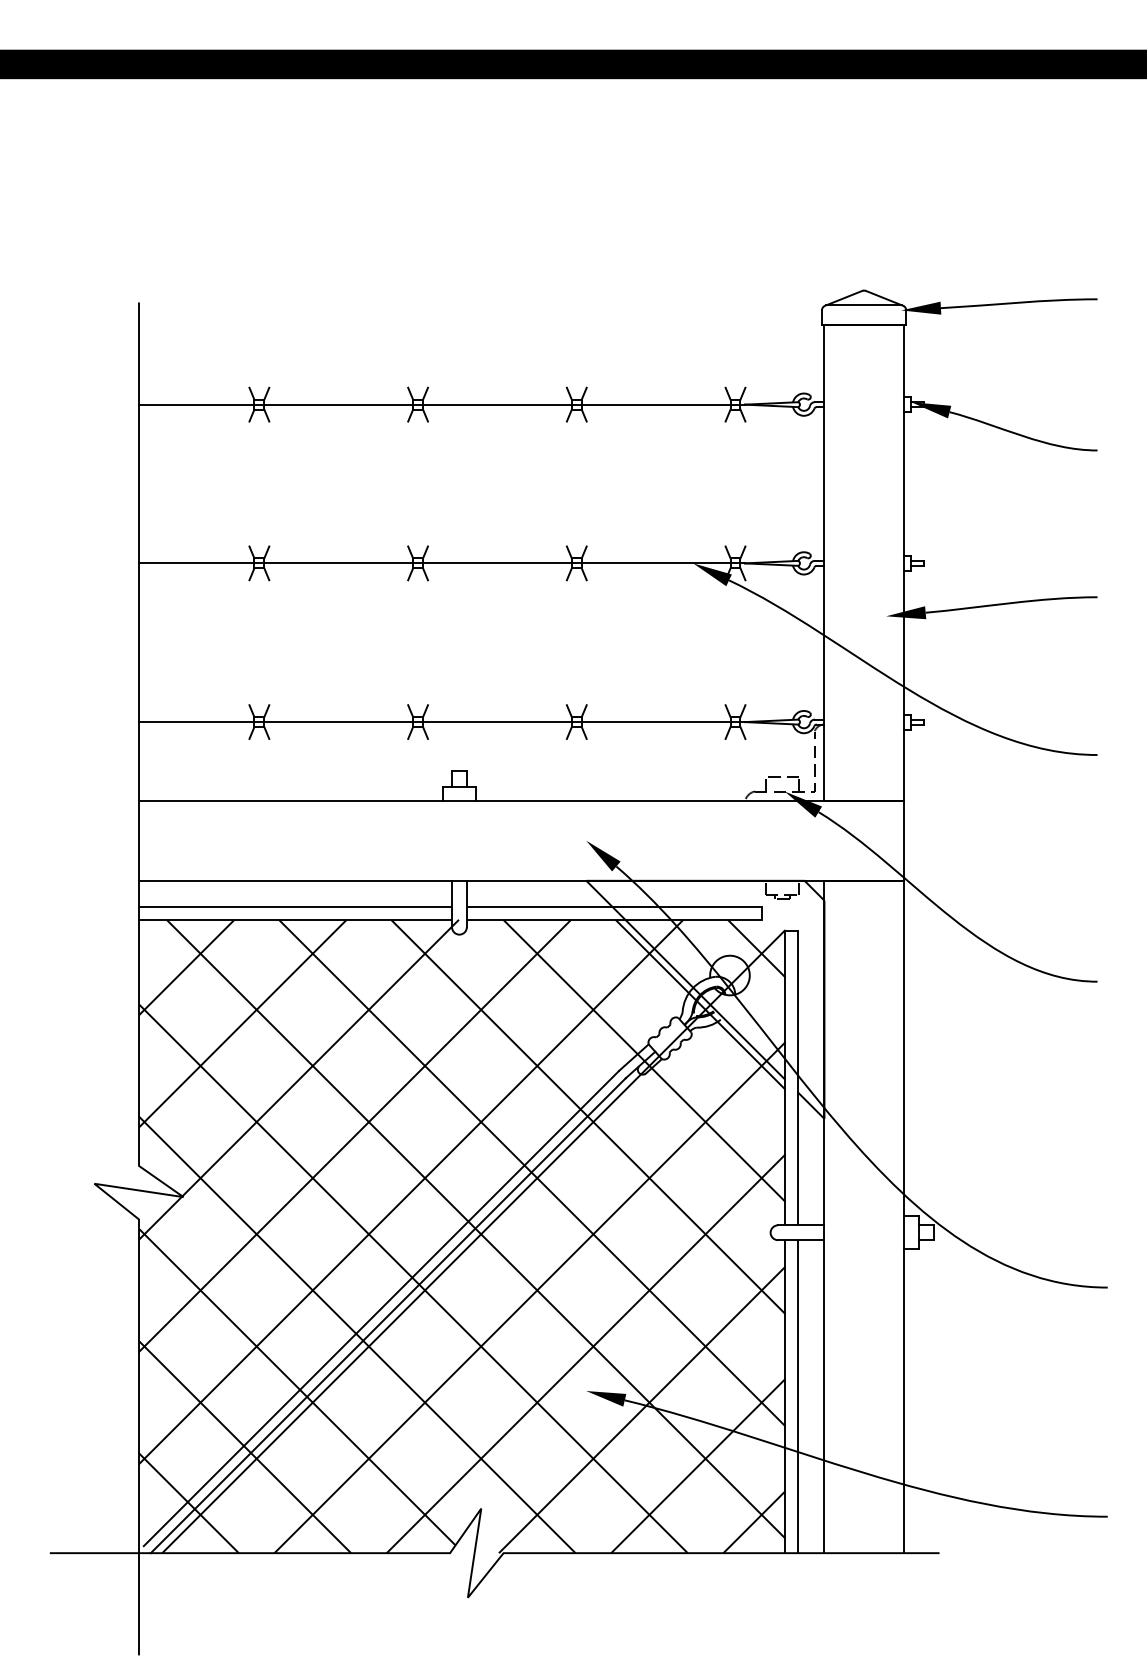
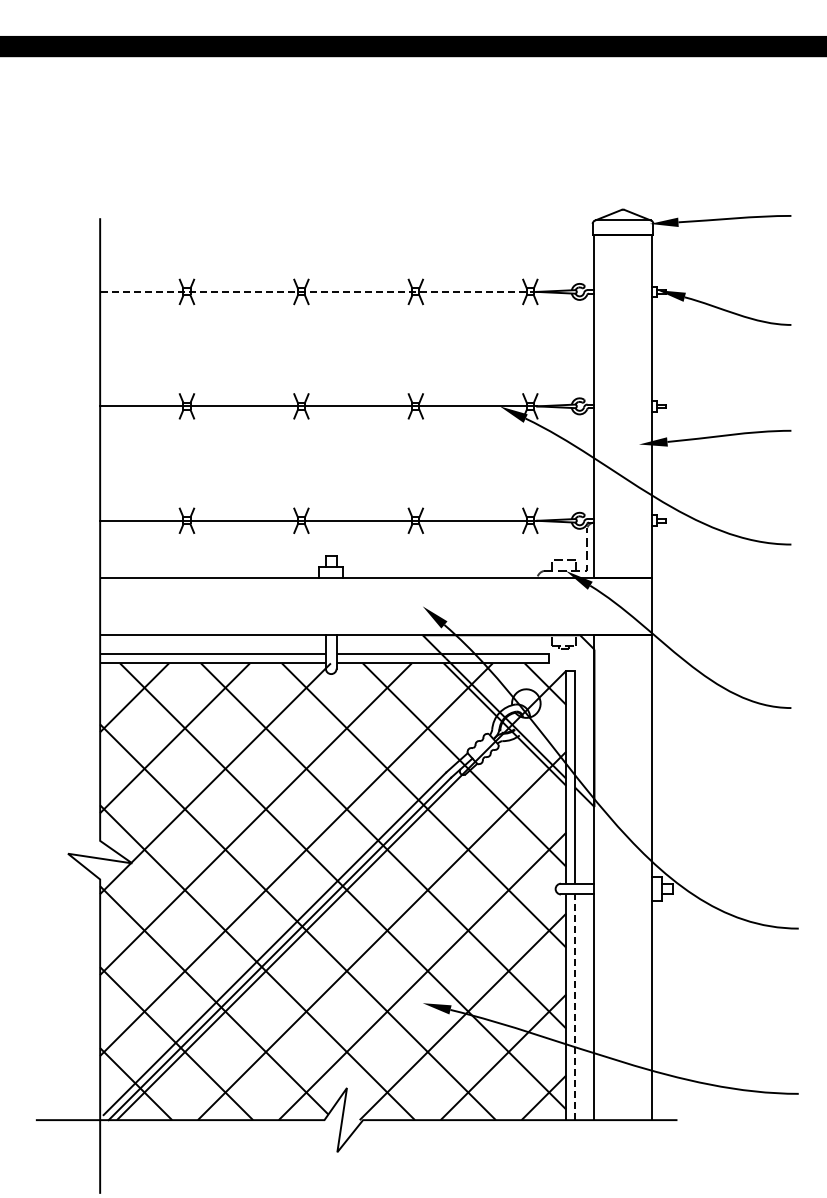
line: (441, 404) -> (318, 291), solid -> dashed
line: (798, 1396) -> (575, 1007), solid -> dashed

